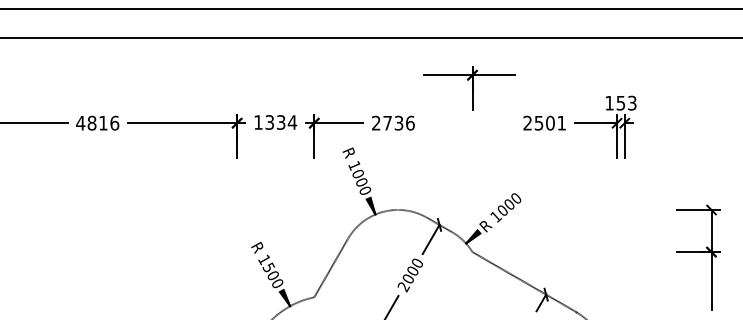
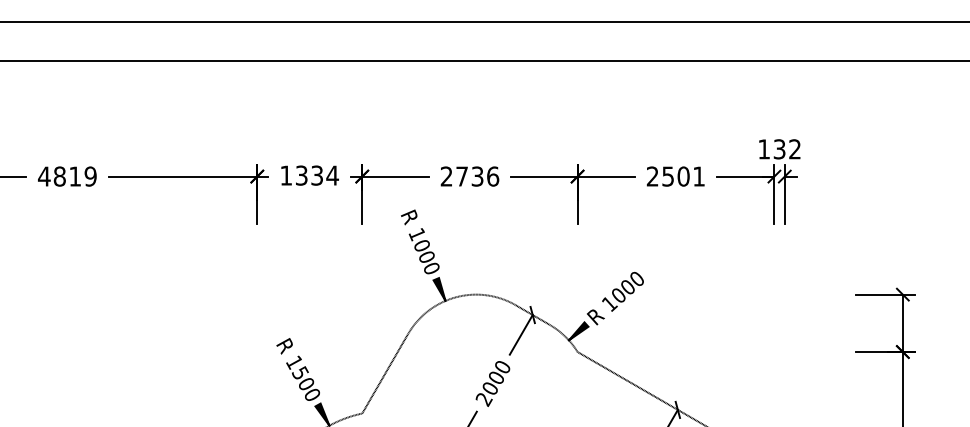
part: (469, 88) -> (573, 194), moved
text: (626, 102) -> (787, 148), 153 -> 132
text: (114, 122) -> (90, 175), 4816 -> 4819

